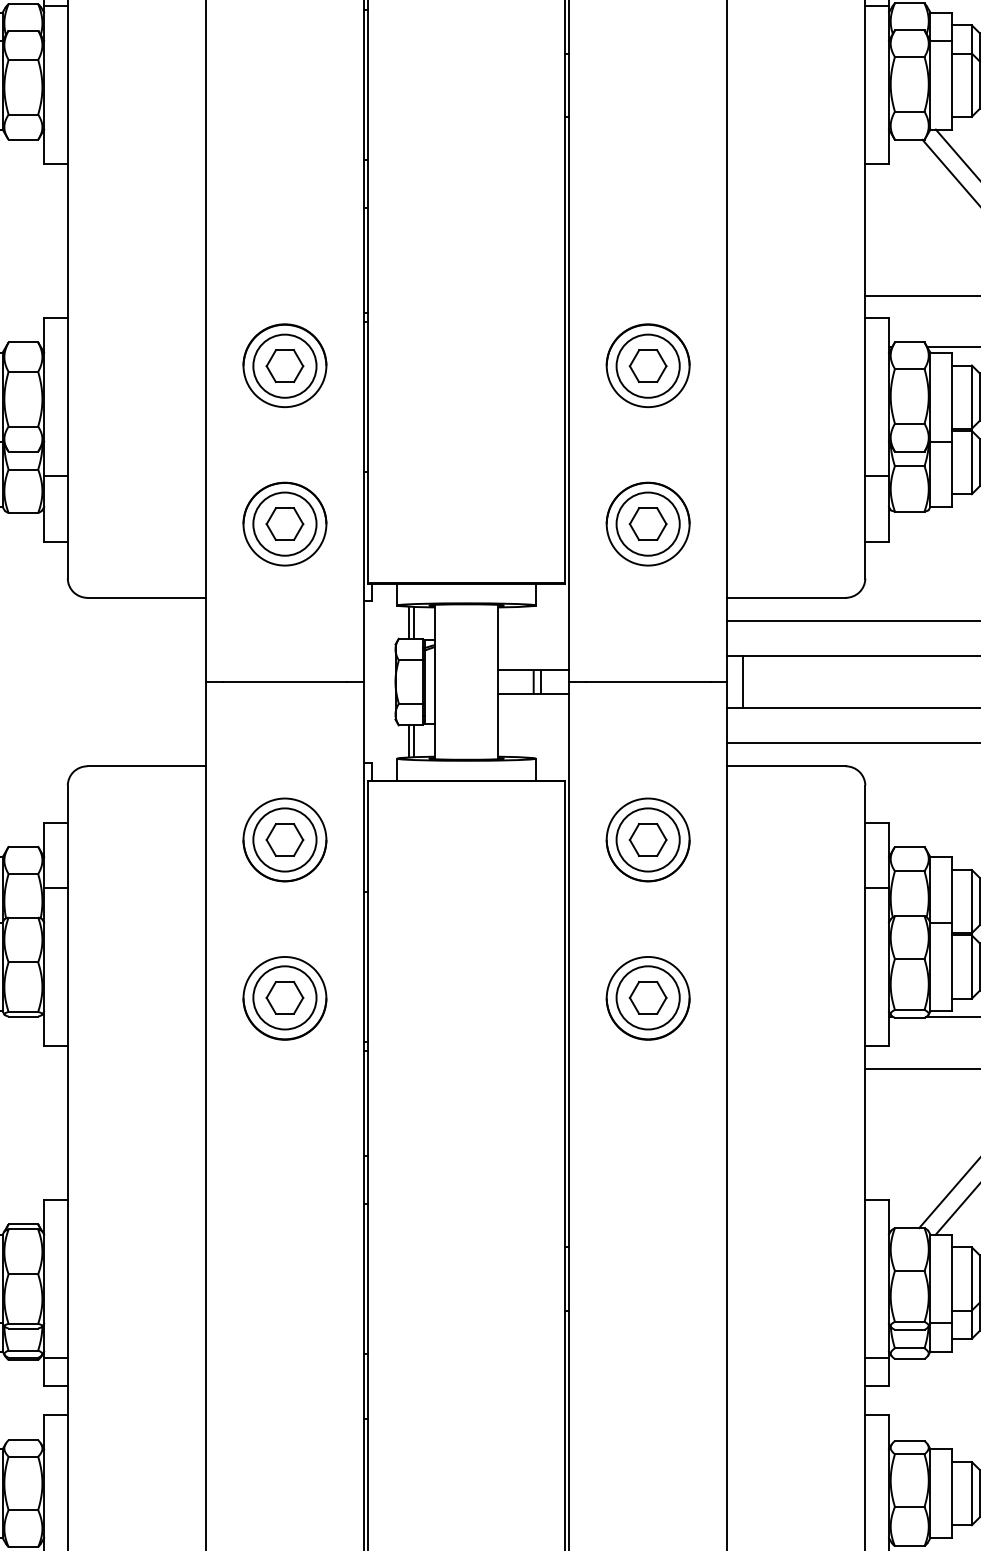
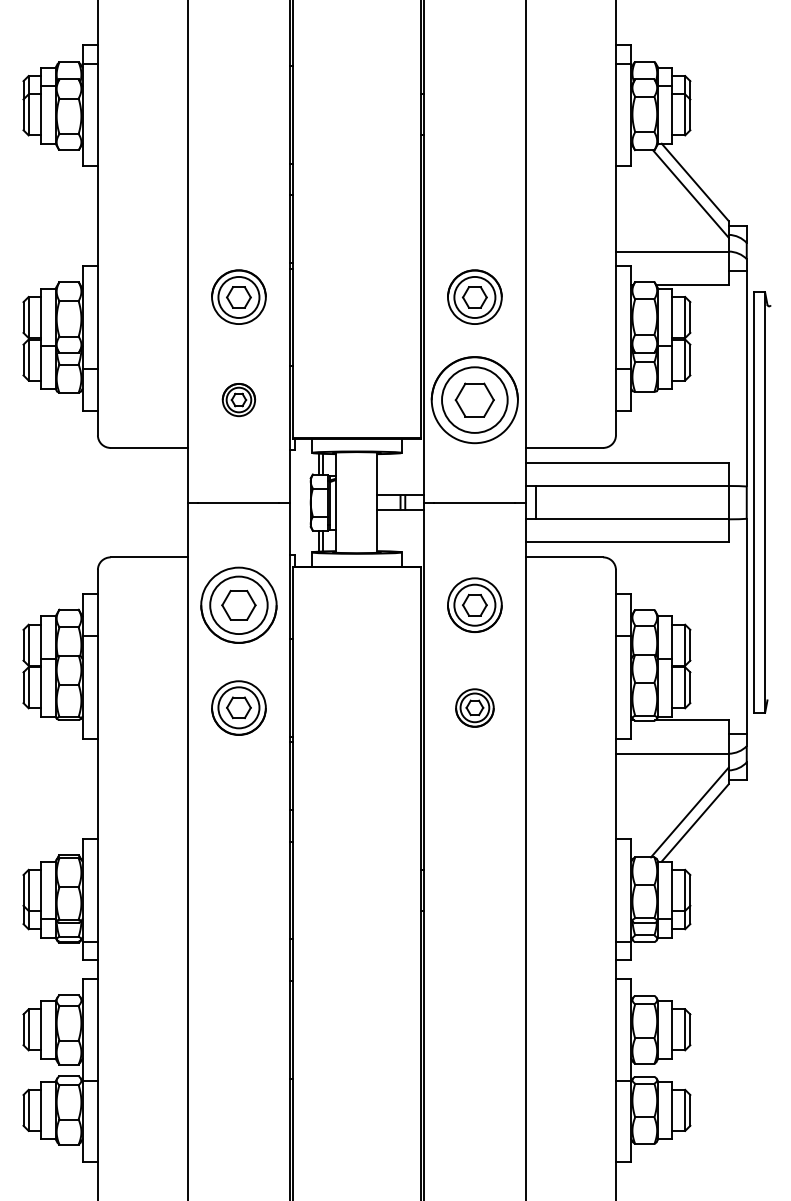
part: (284, 523) -> (238, 399), size x0.6
part: (647, 523) -> (474, 399), size x1.6
part: (284, 838) -> (238, 604), size x1.4
part: (647, 997) -> (474, 707), size x0.7

